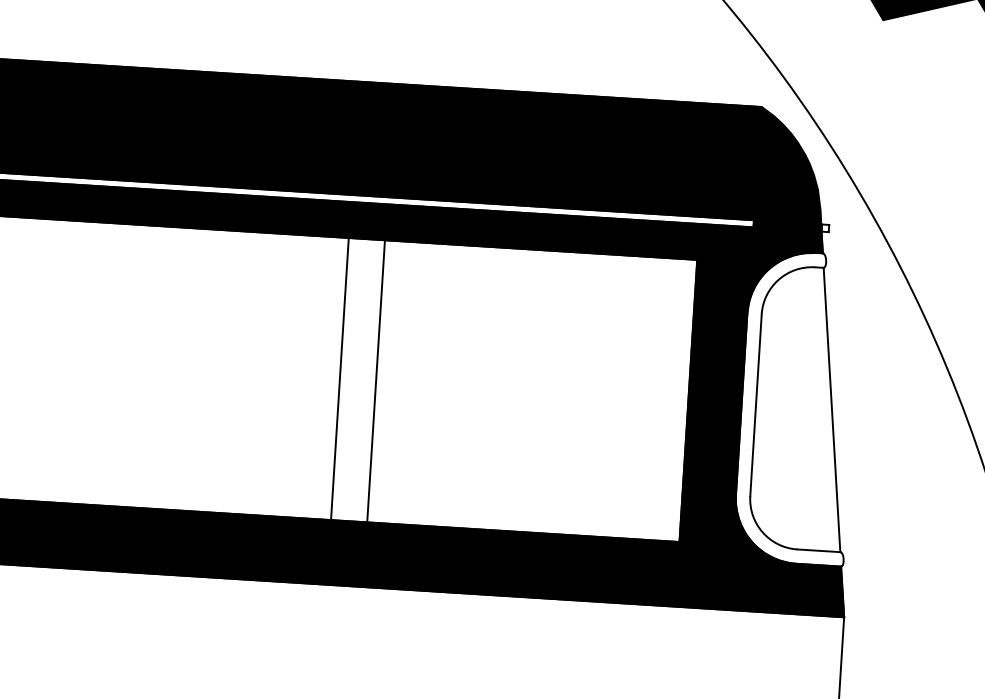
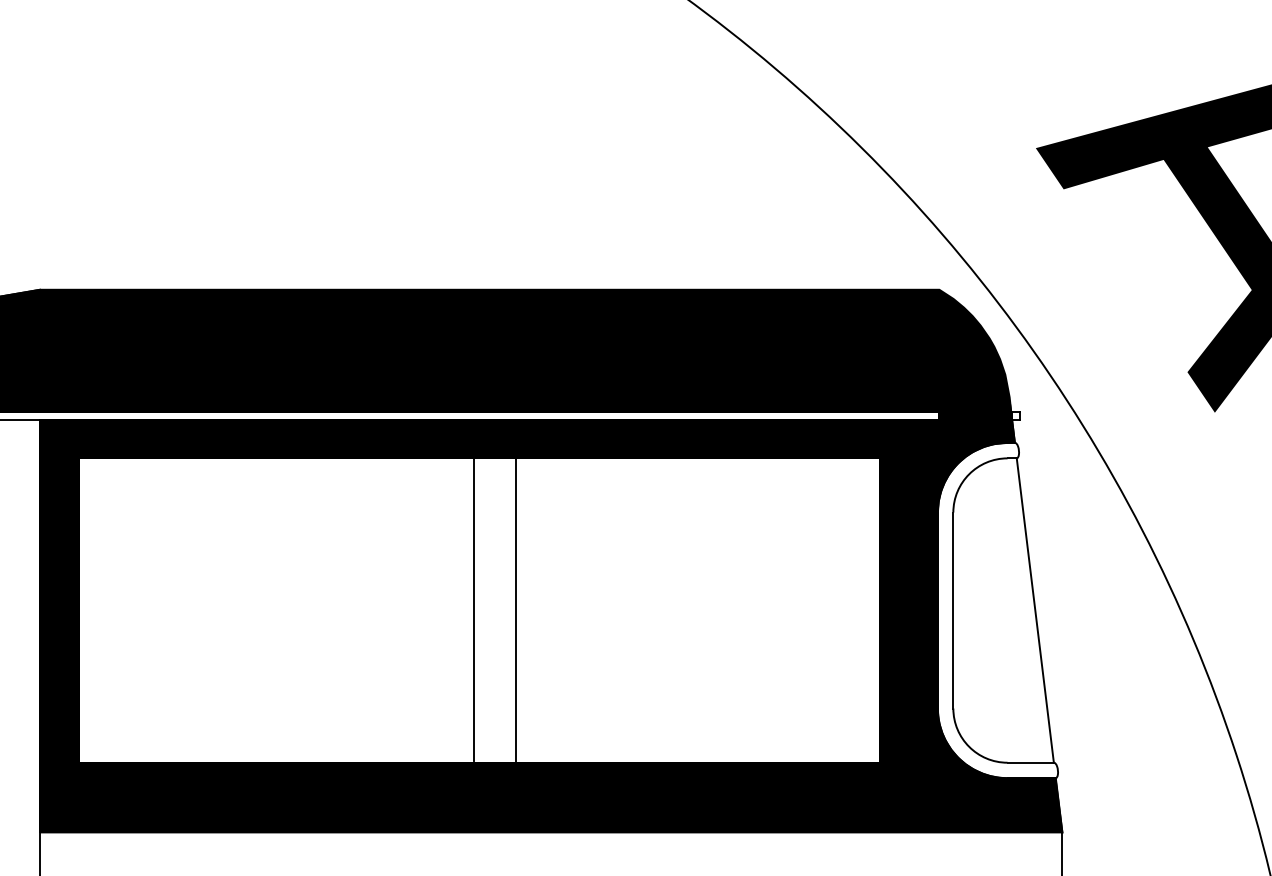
line: (340, 377) -> (474, 608), moved
line: (376, 381) -> (515, 610), moved

